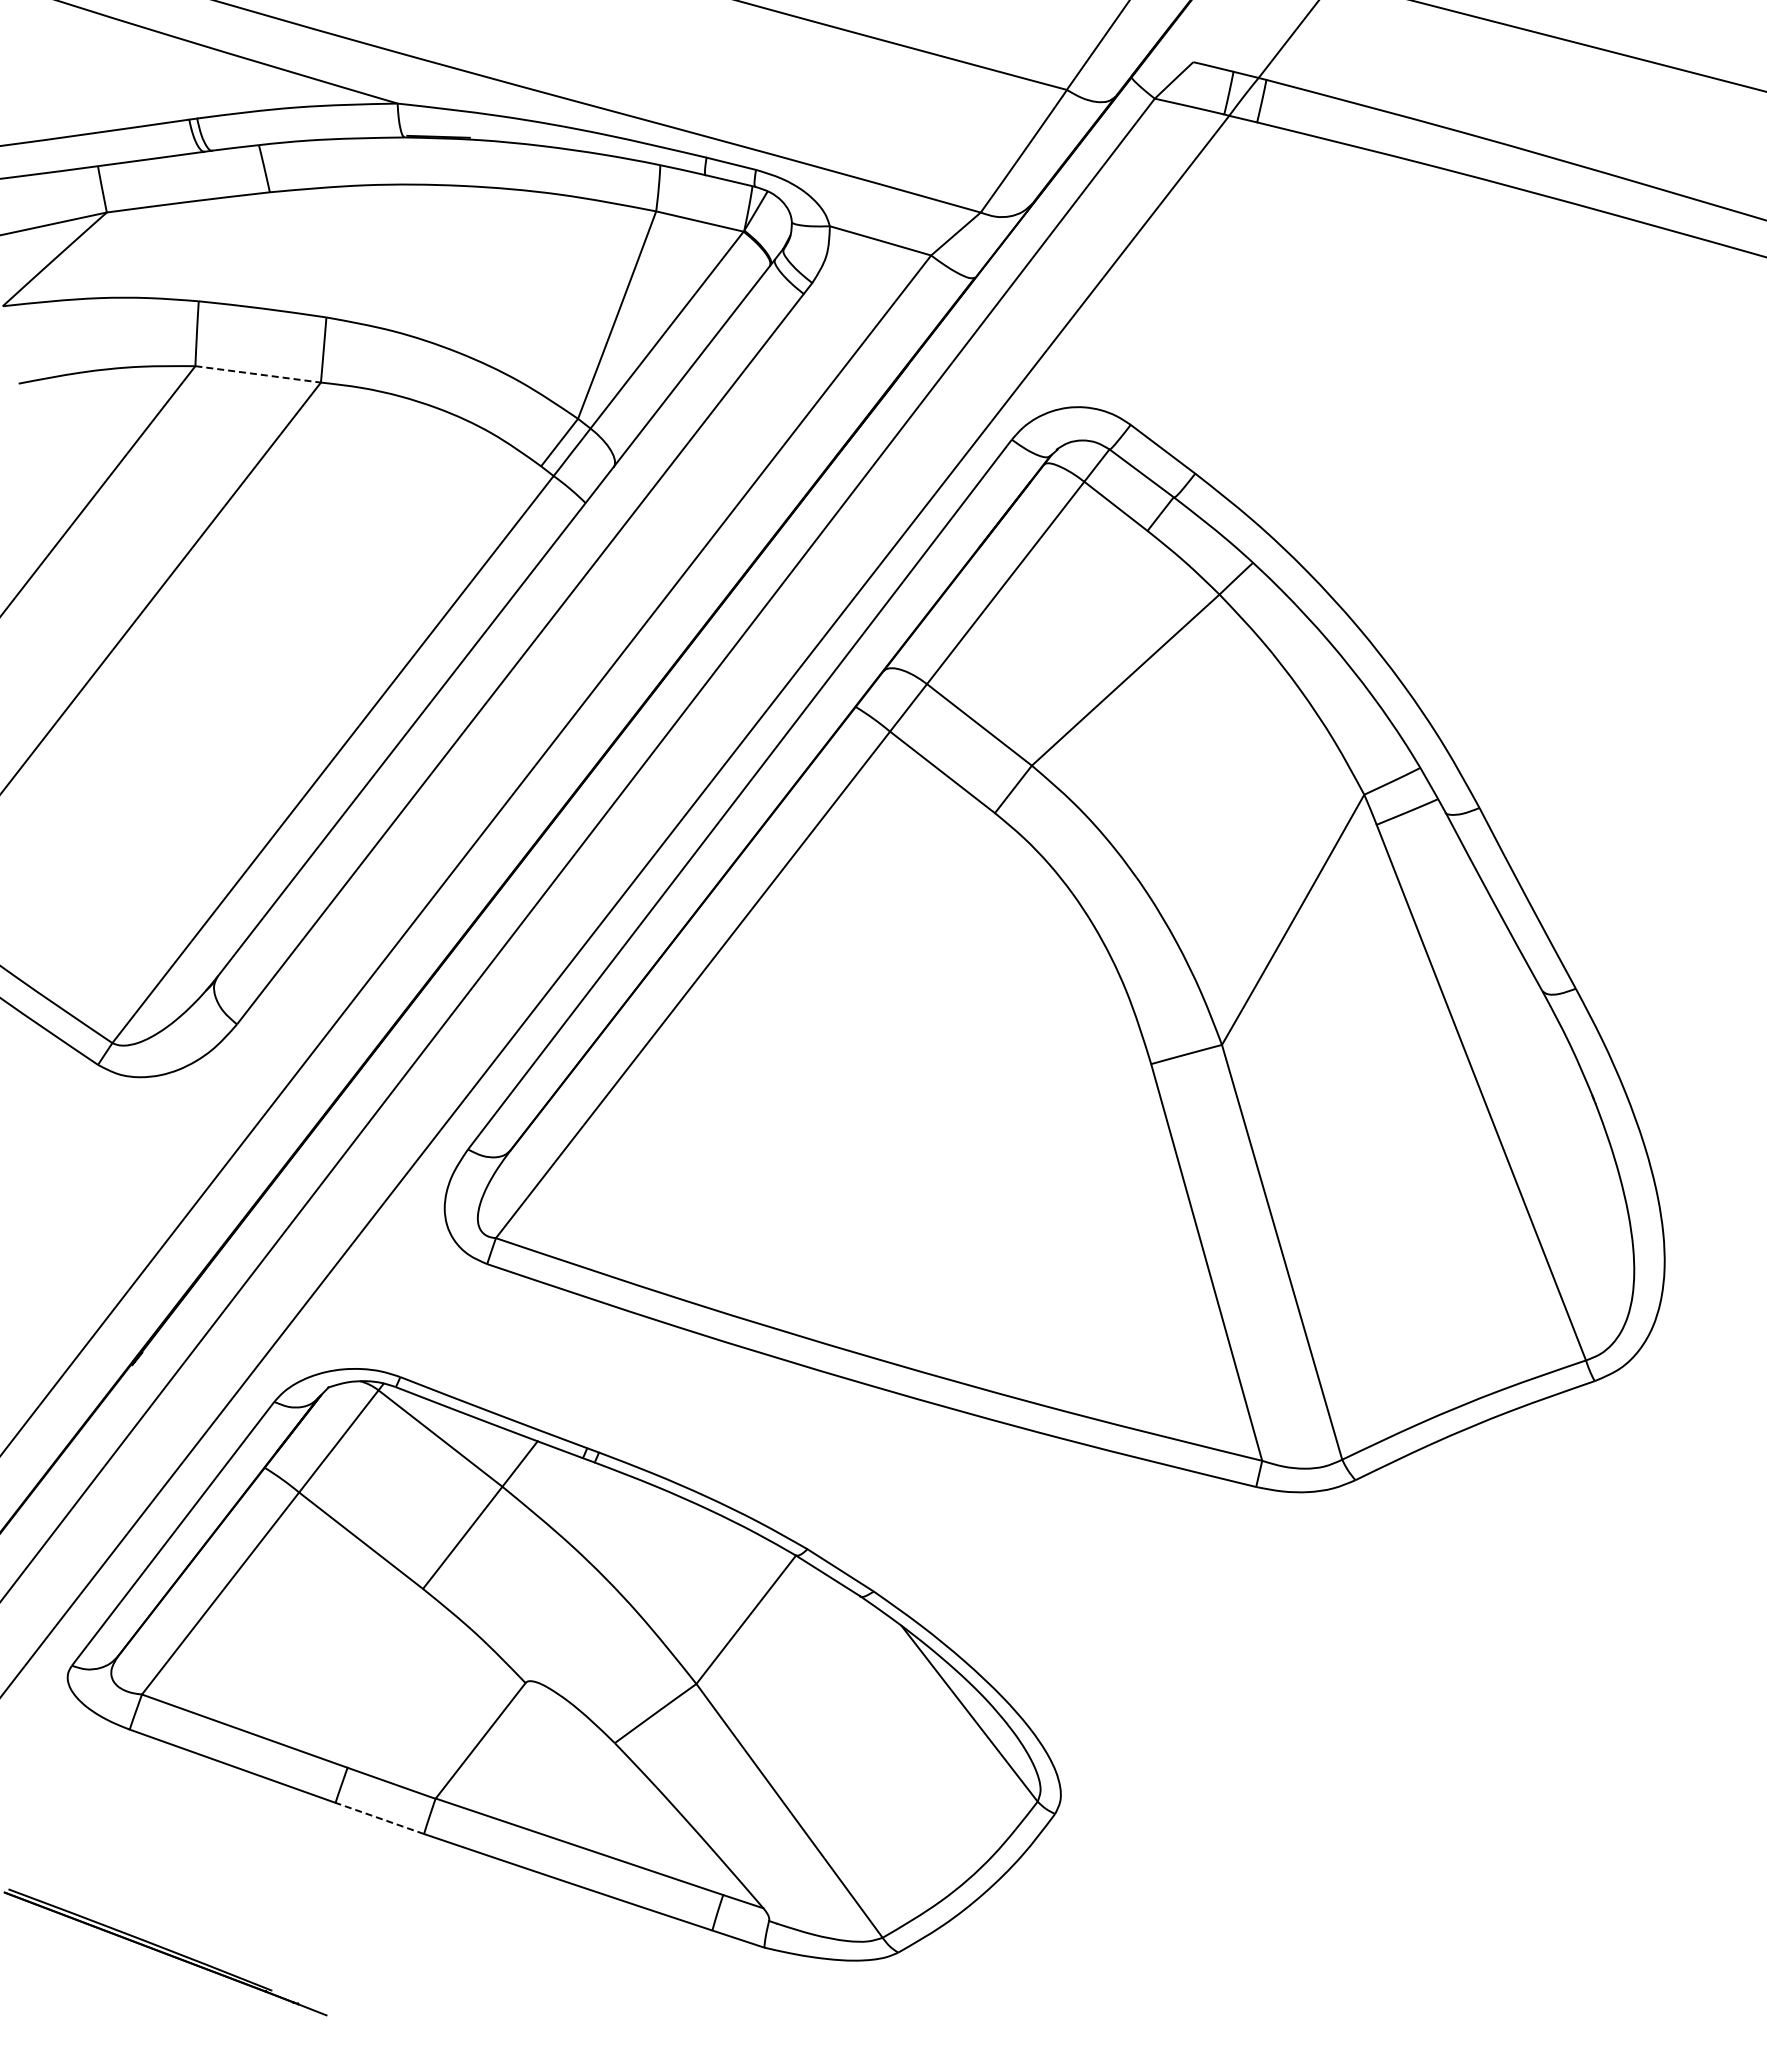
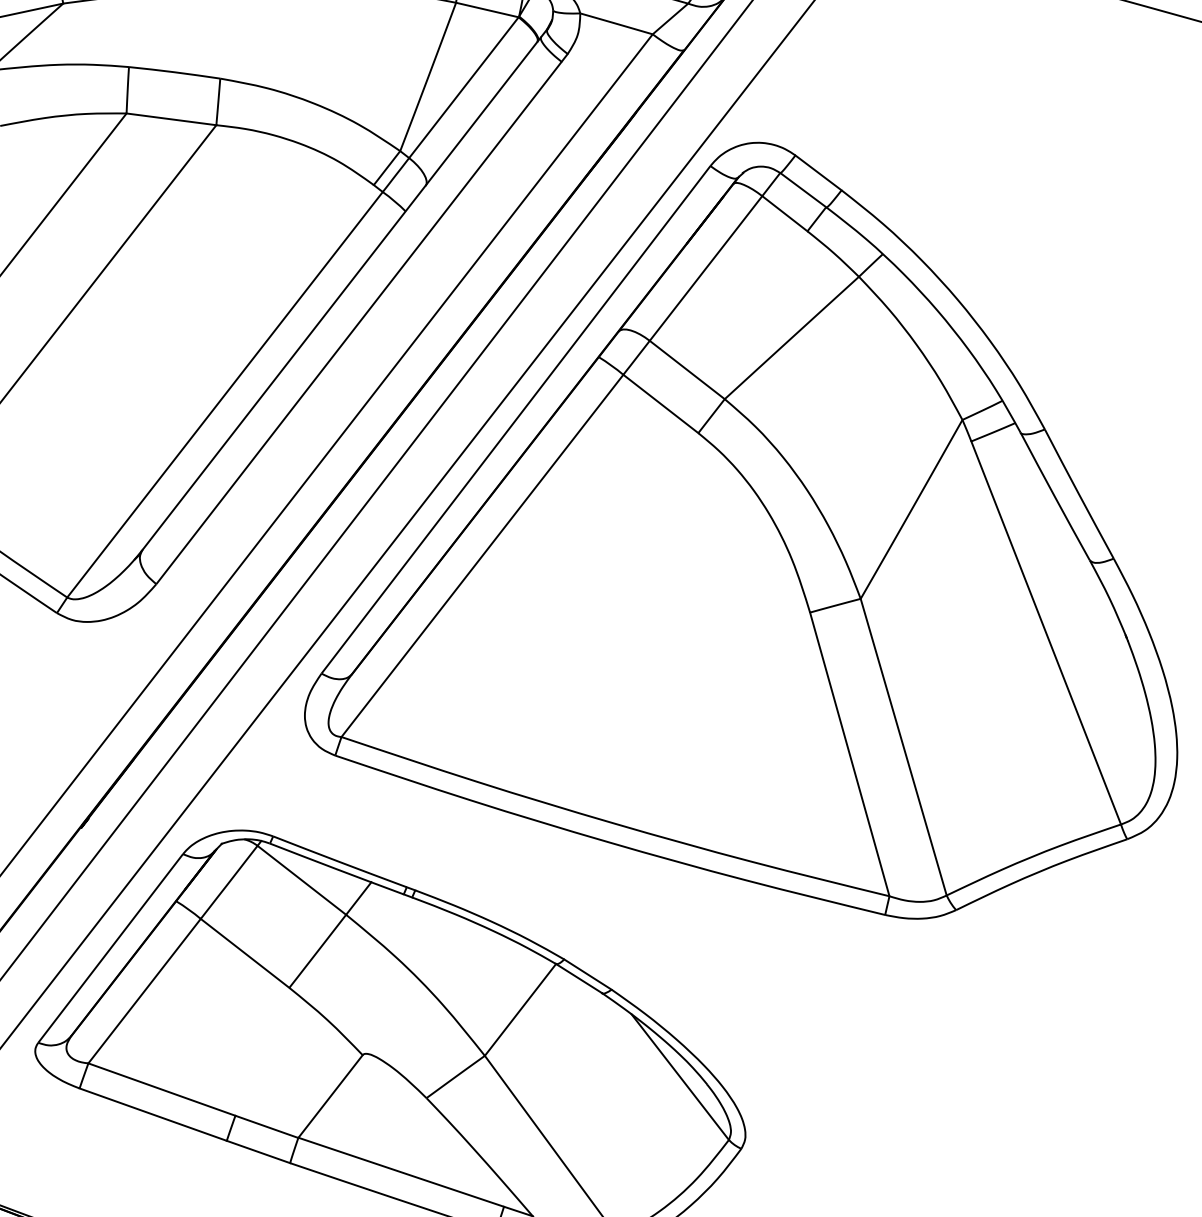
line: (258, 374) -> (171, 119), dashed -> solid
line: (379, 1818) -> (258, 1152), dashed -> solid

